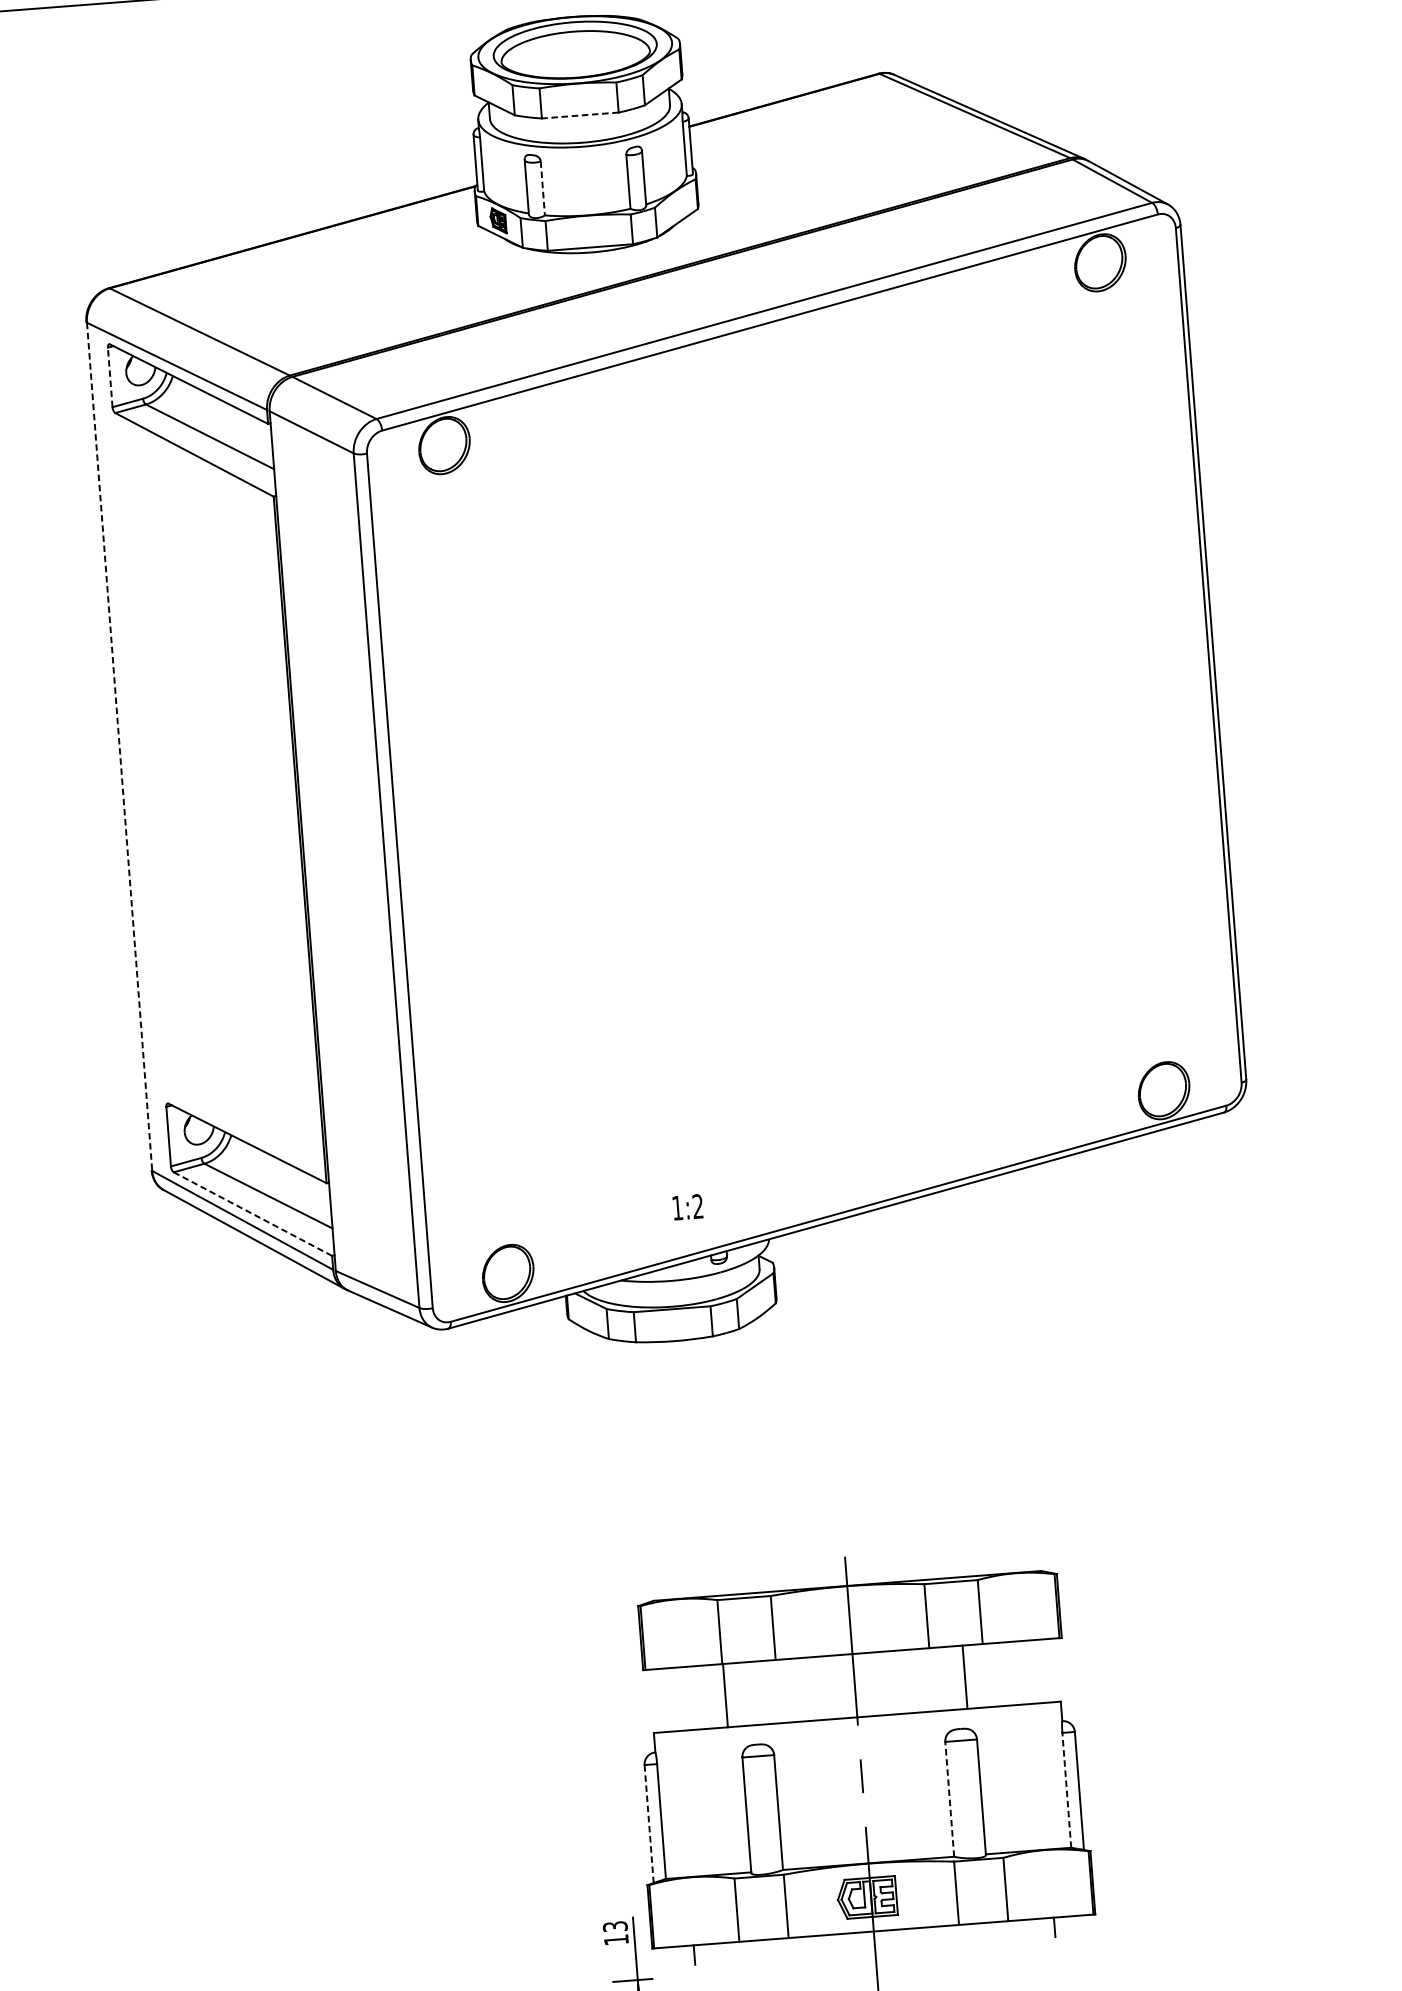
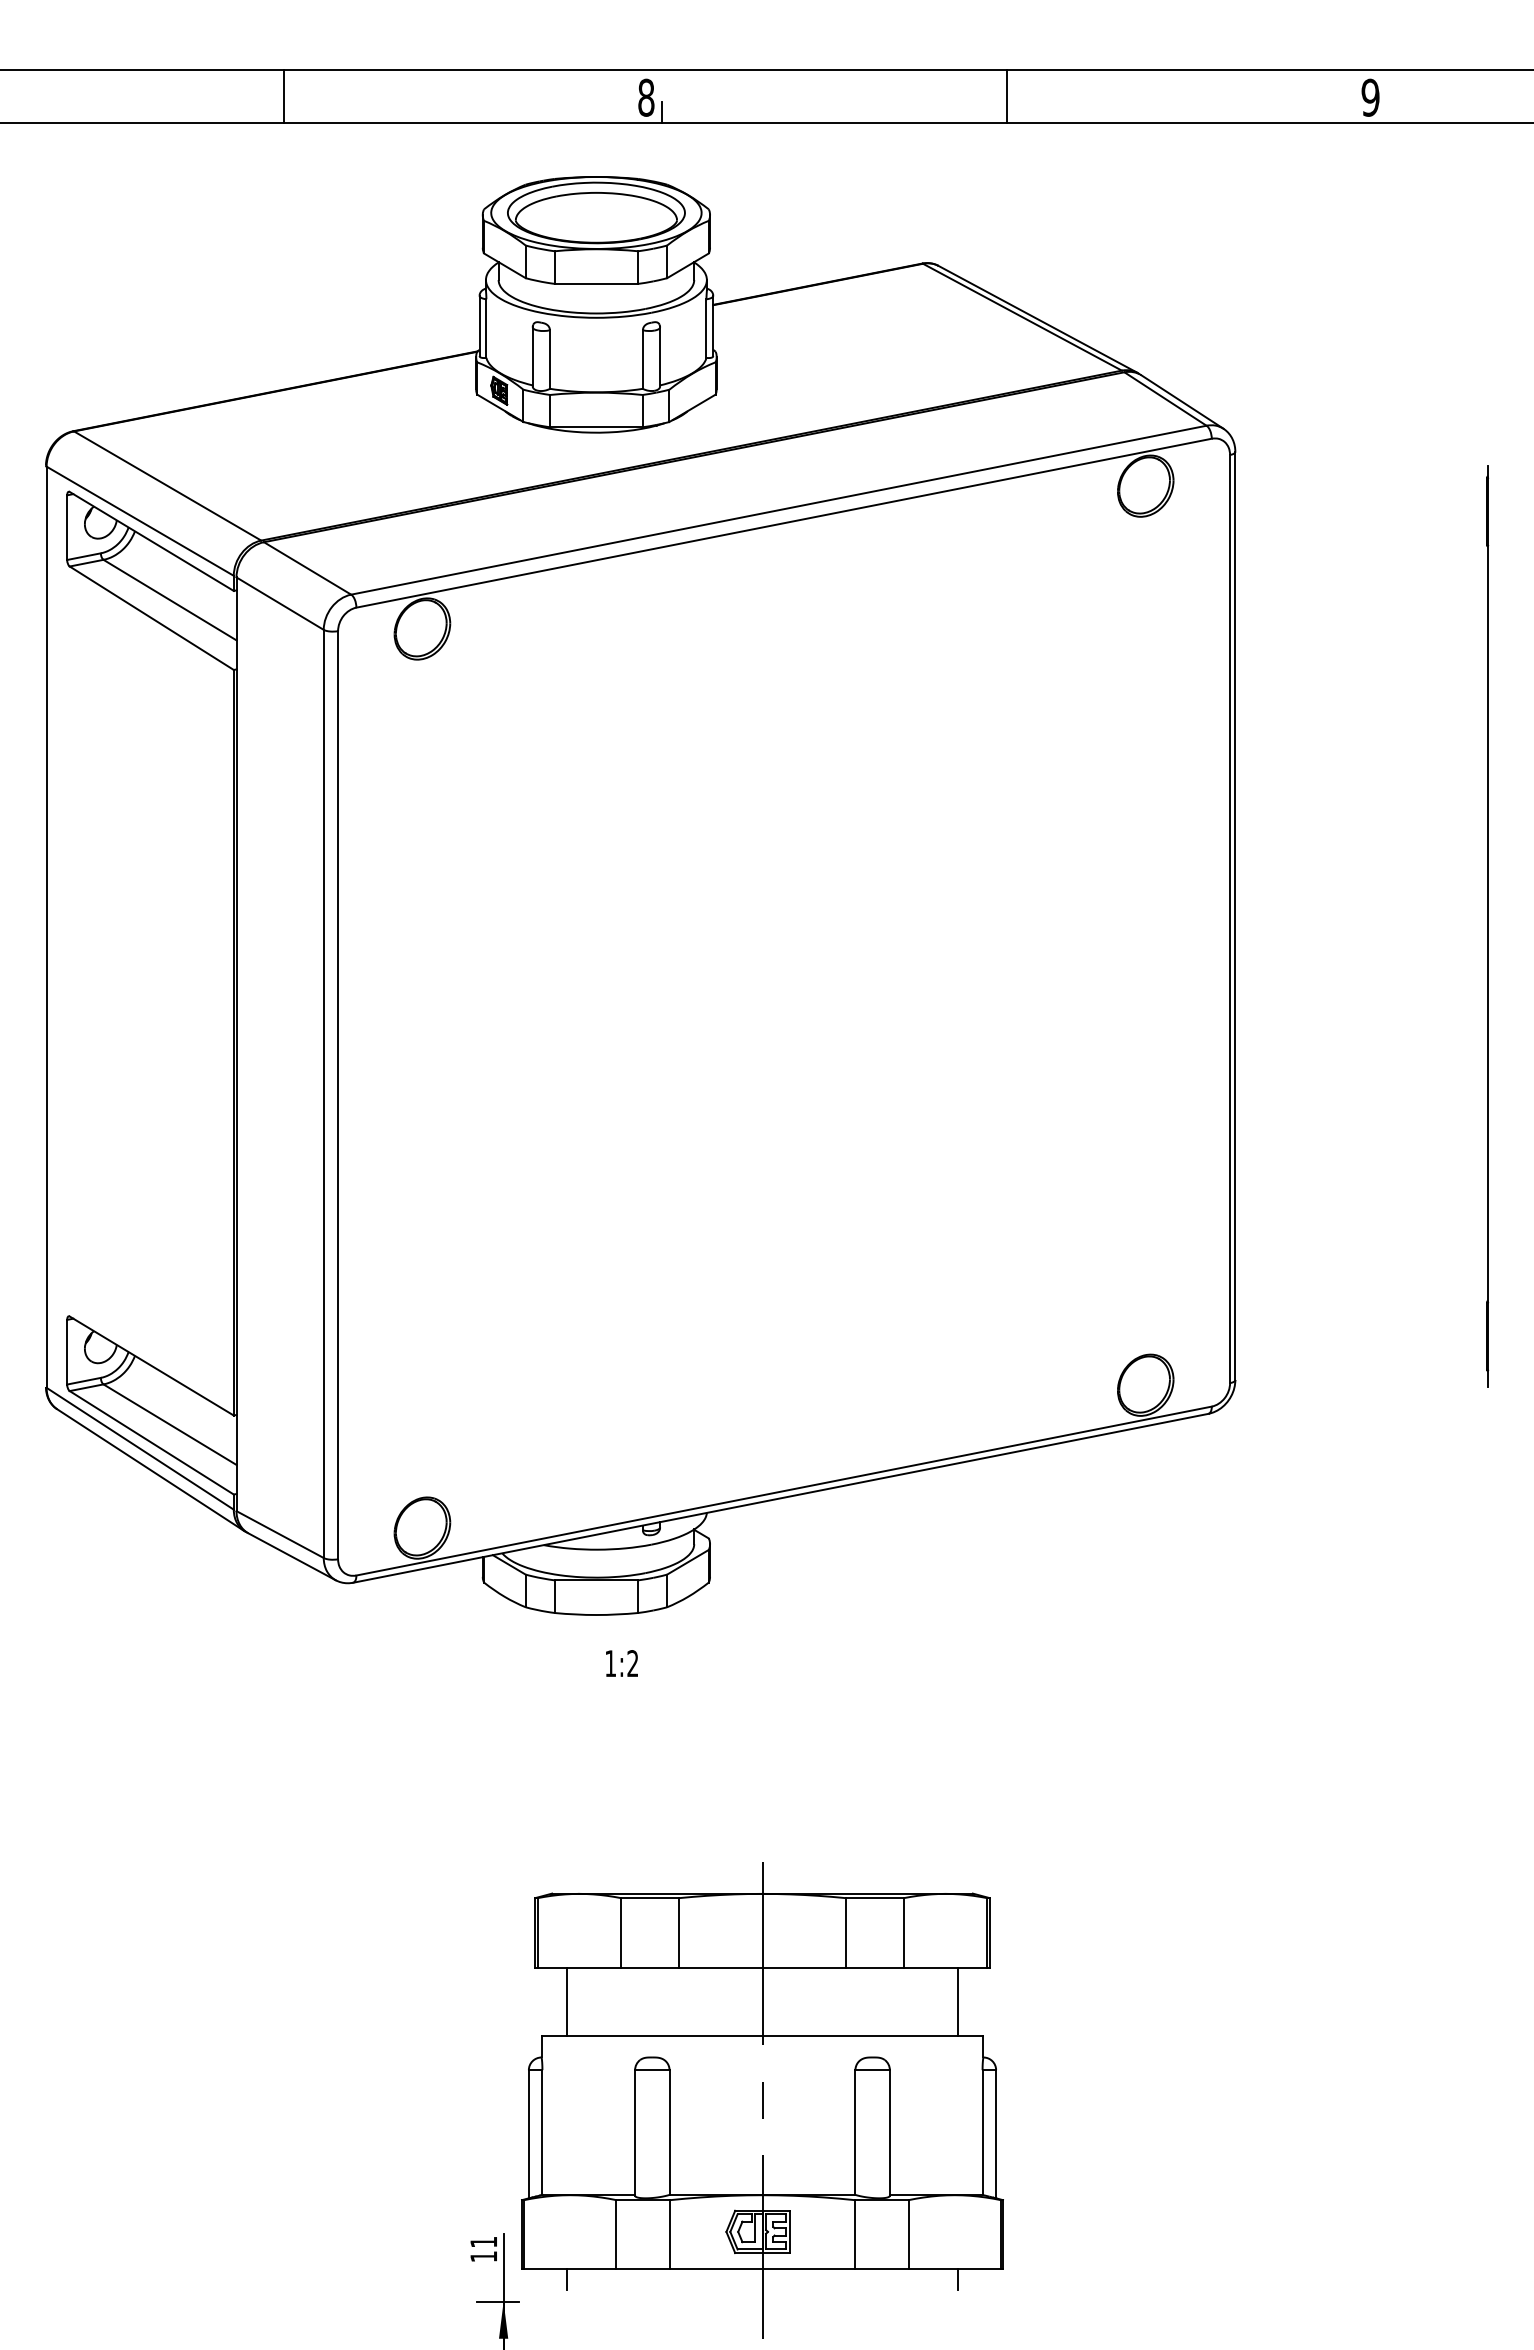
line: (580, 115) -> (596, 283), dashed -> solid
line: (542, 189) -> (549, 360), dashed -> solid
line: (110, 377) -> (67, 527), dashed -> solid
line: (119, 747) -> (46, 927), dashed -> solid
text: (687, 1207) -> (621, 1663), moved
line: (252, 1213) -> (151, 1442), dashed -> solid
line: (965, 1676) -> (958, 2001), moved
line: (725, 1695) -> (566, 2001), moved
line: (1066, 1790) -> (982, 2132), dashed -> solid
line: (949, 1799) -> (855, 2132), dashed -> solid
line: (648, 1823) -> (528, 2133), dashed -> solid
text: (614, 1926) -> (483, 2241), 13 -> 11

